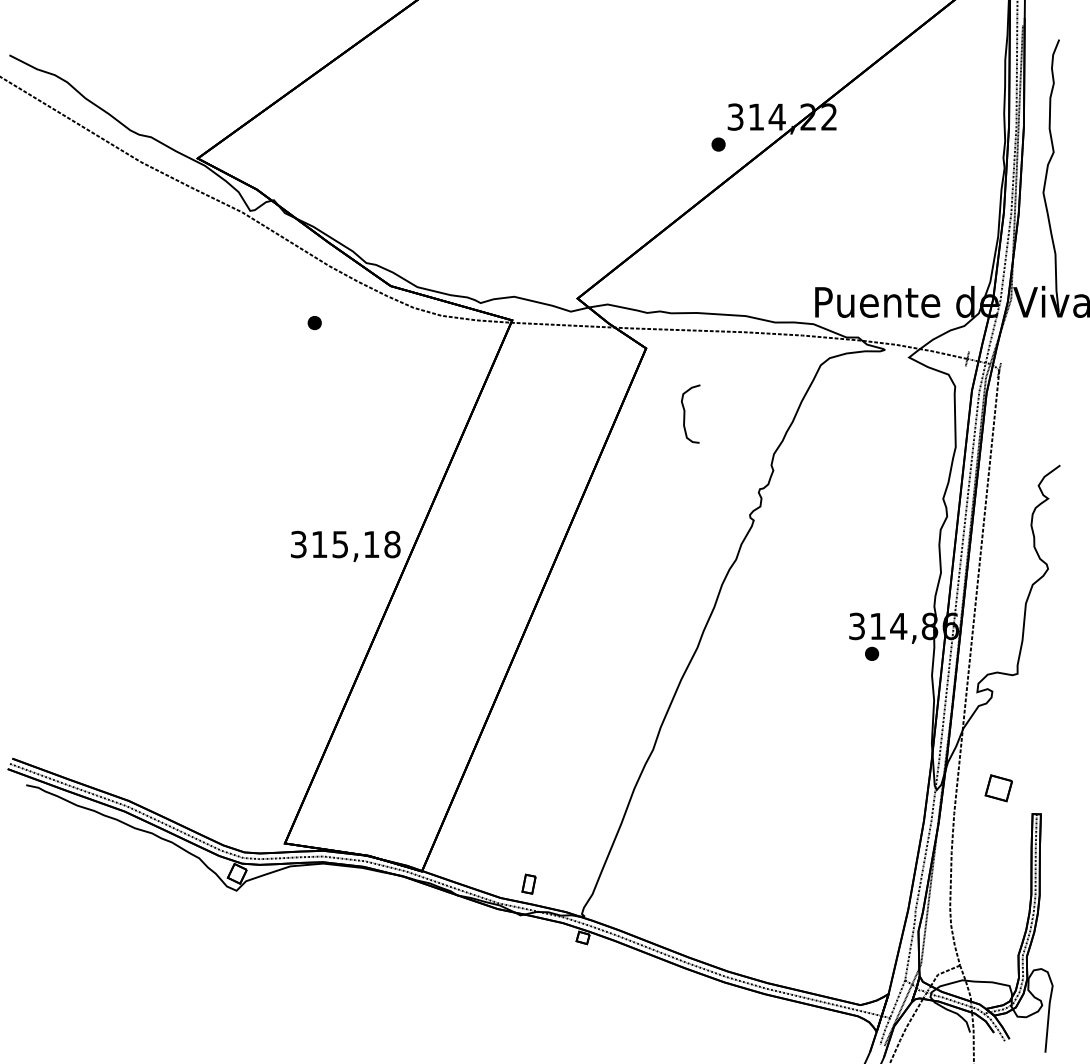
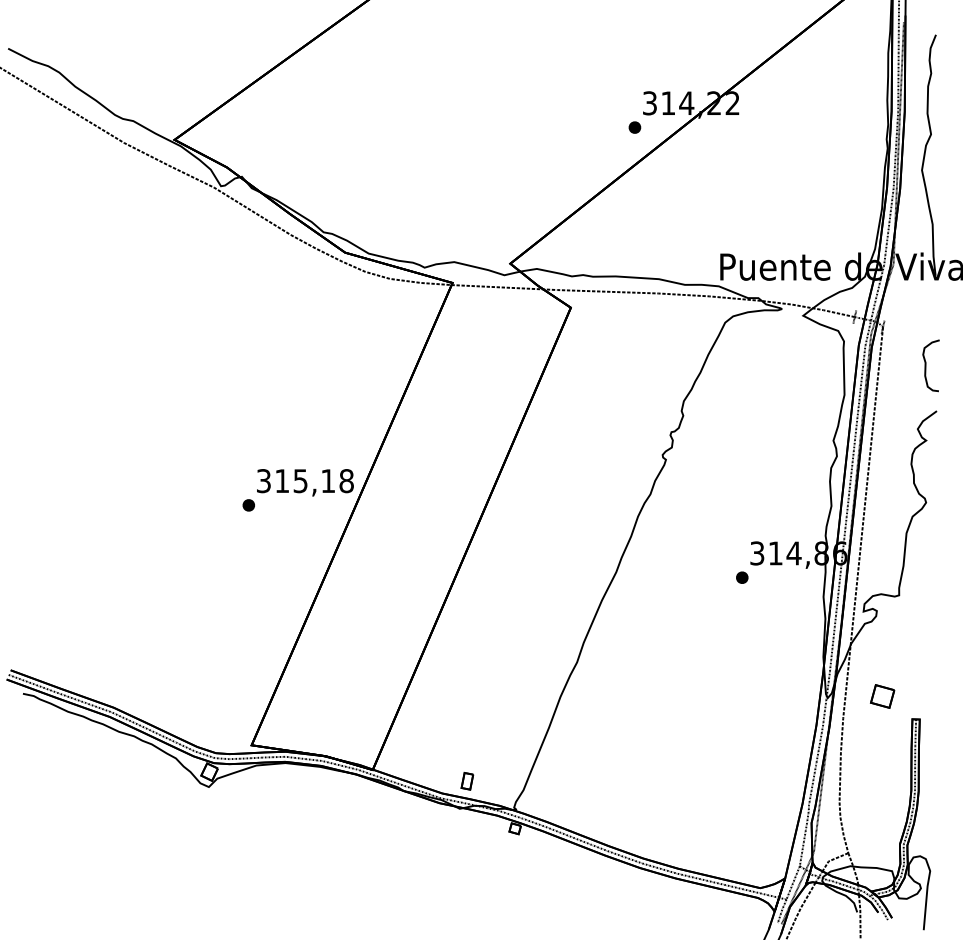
part: (314, 323) -> (248, 505), moved
curve: (685, 413) -> (926, 365), moved
part: (872, 653) -> (742, 577), moved

